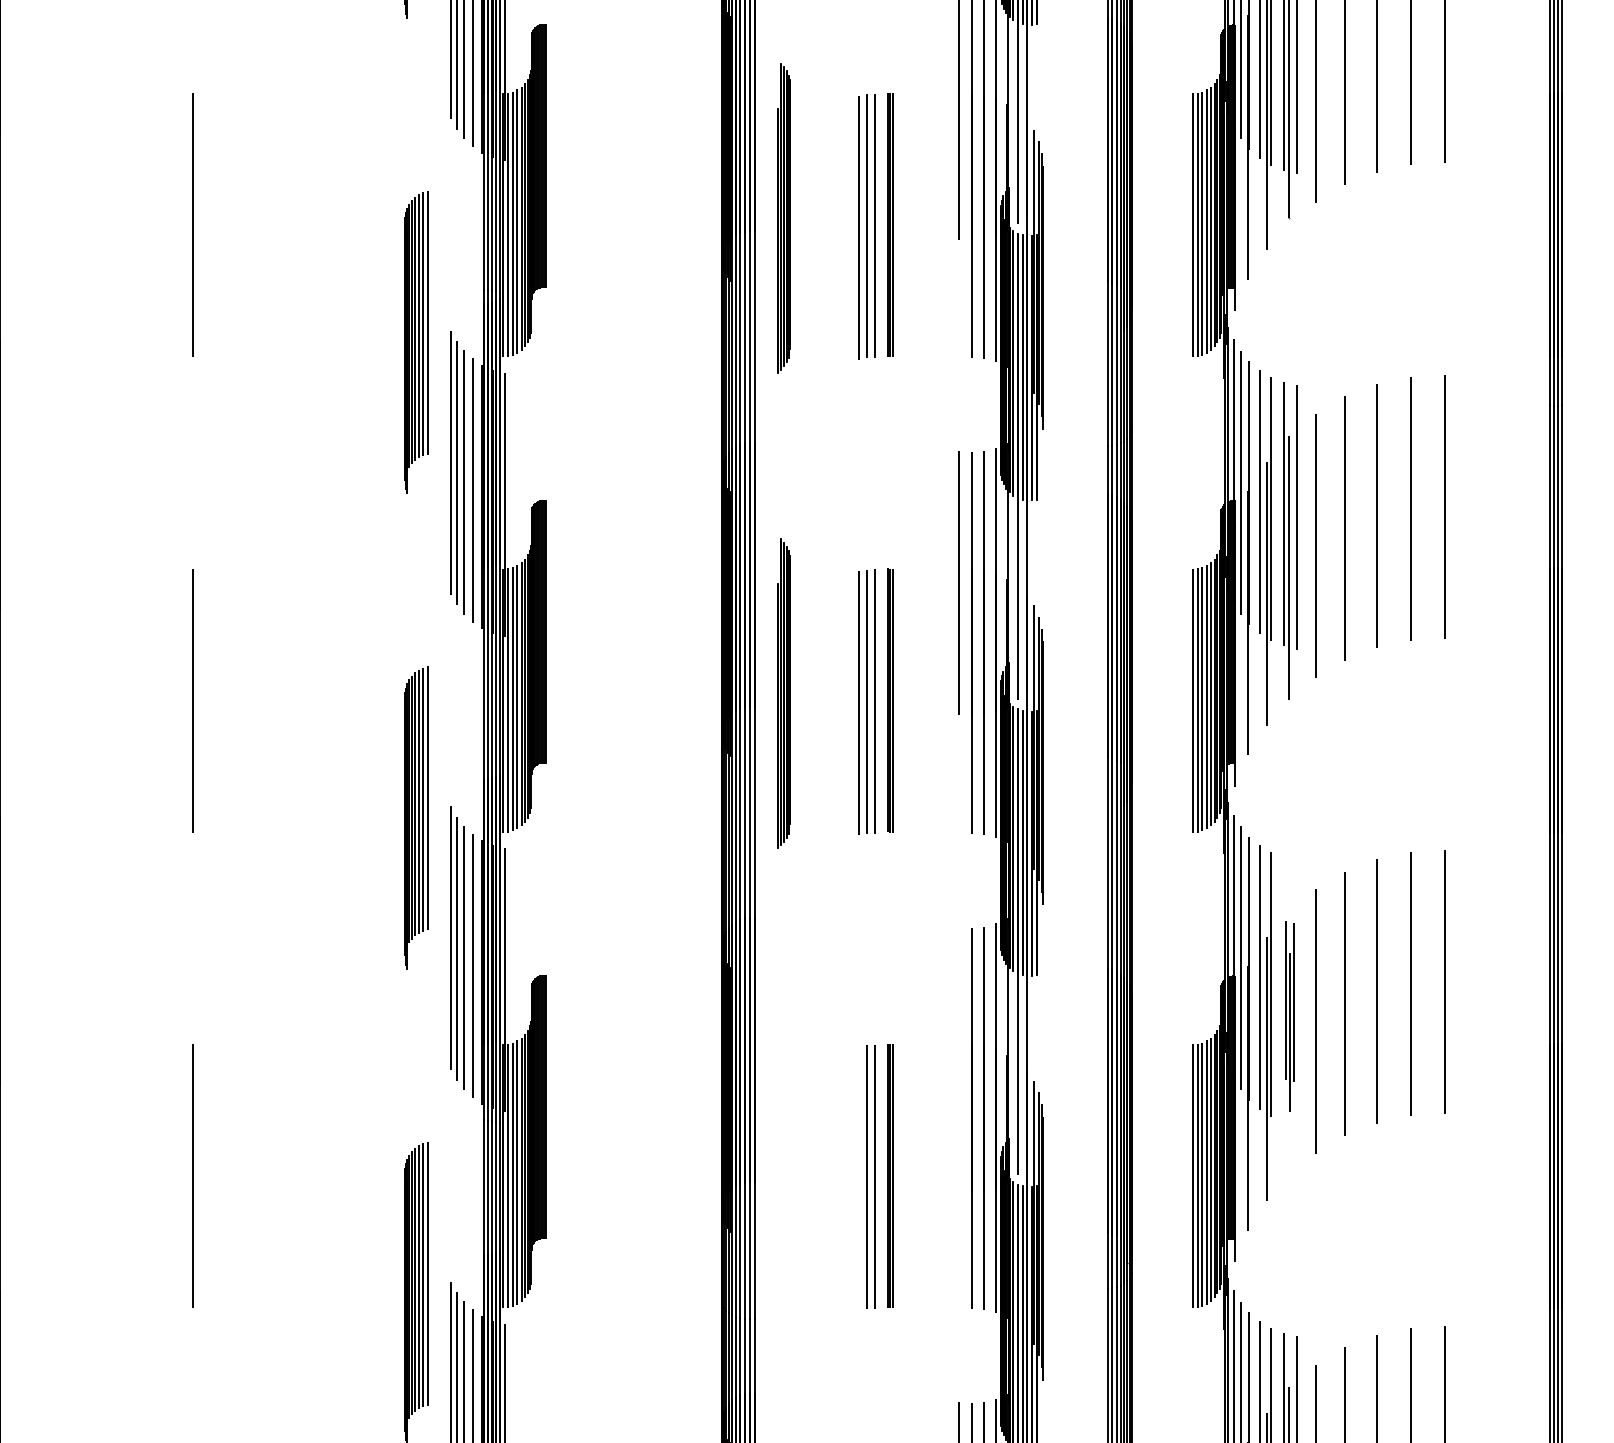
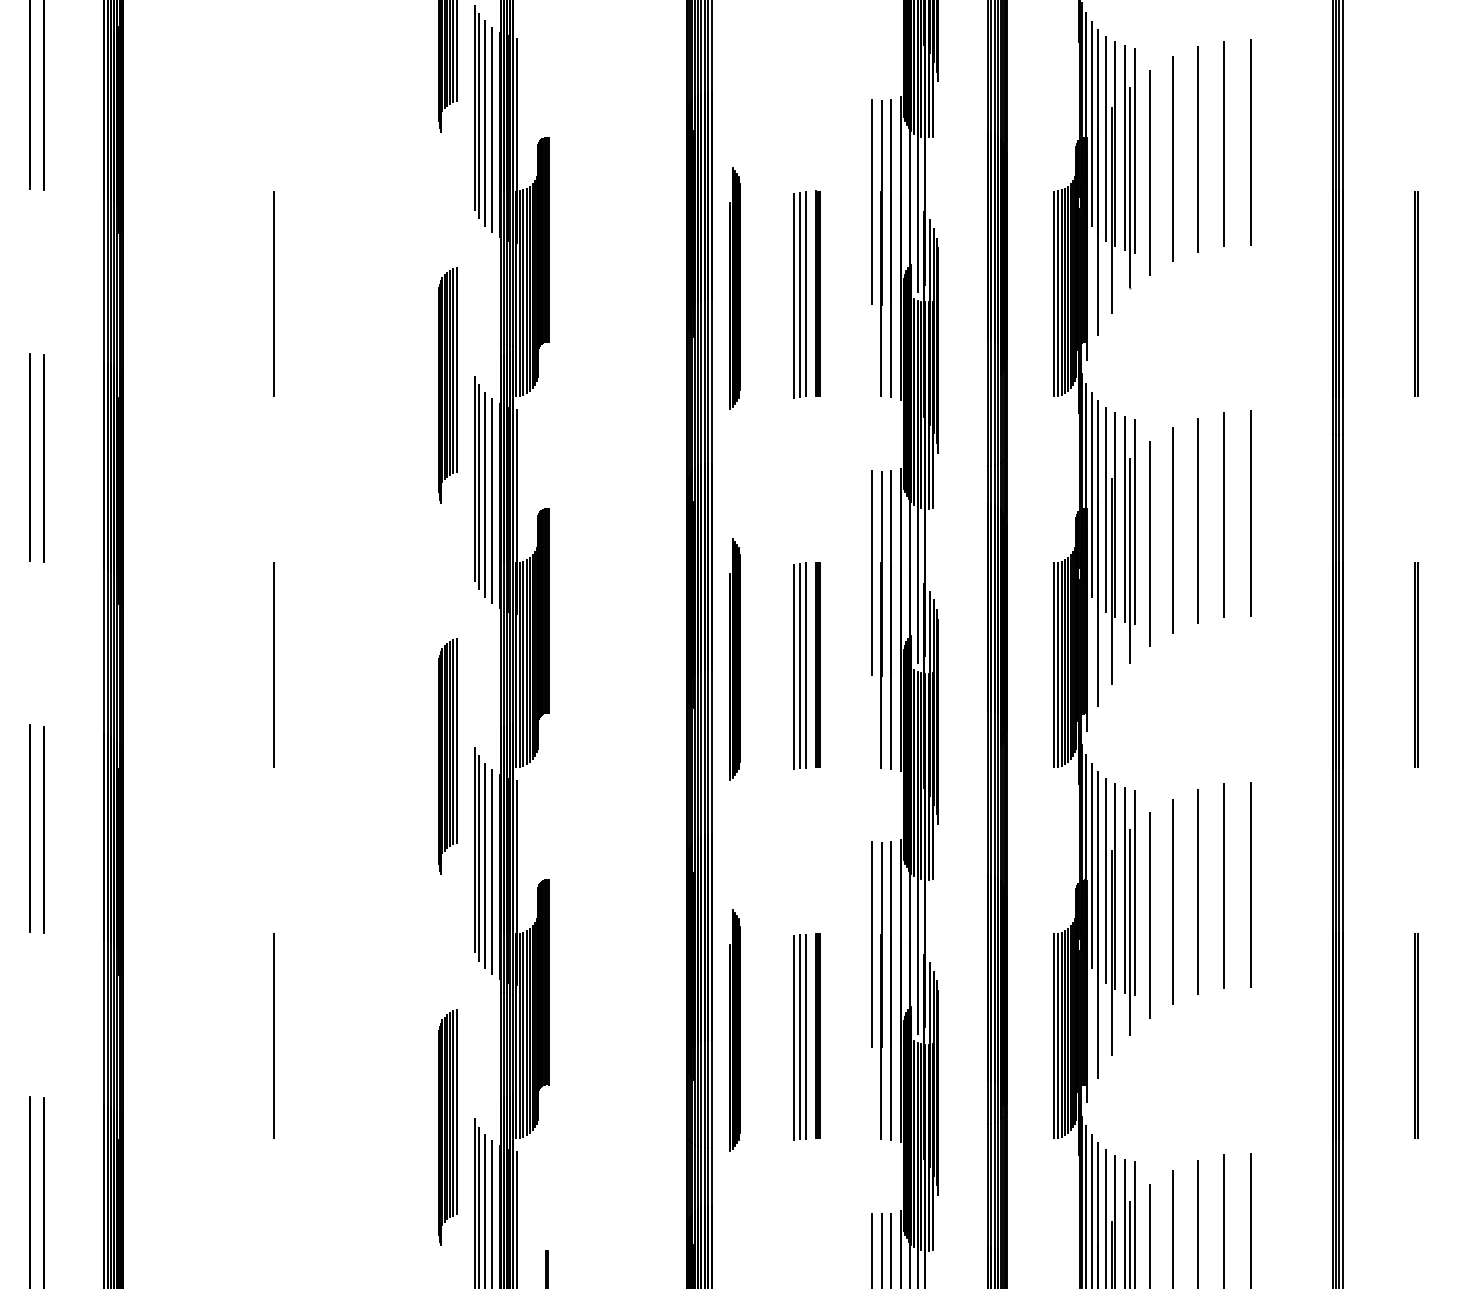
part: (1289, 1016) -> (1129, 911), size x1.67
line: (958, 1058) -> (871, 944), added
part: (783, 1168) -> (734, 1030), added
line: (858, 1177) -> (793, 1037), added

